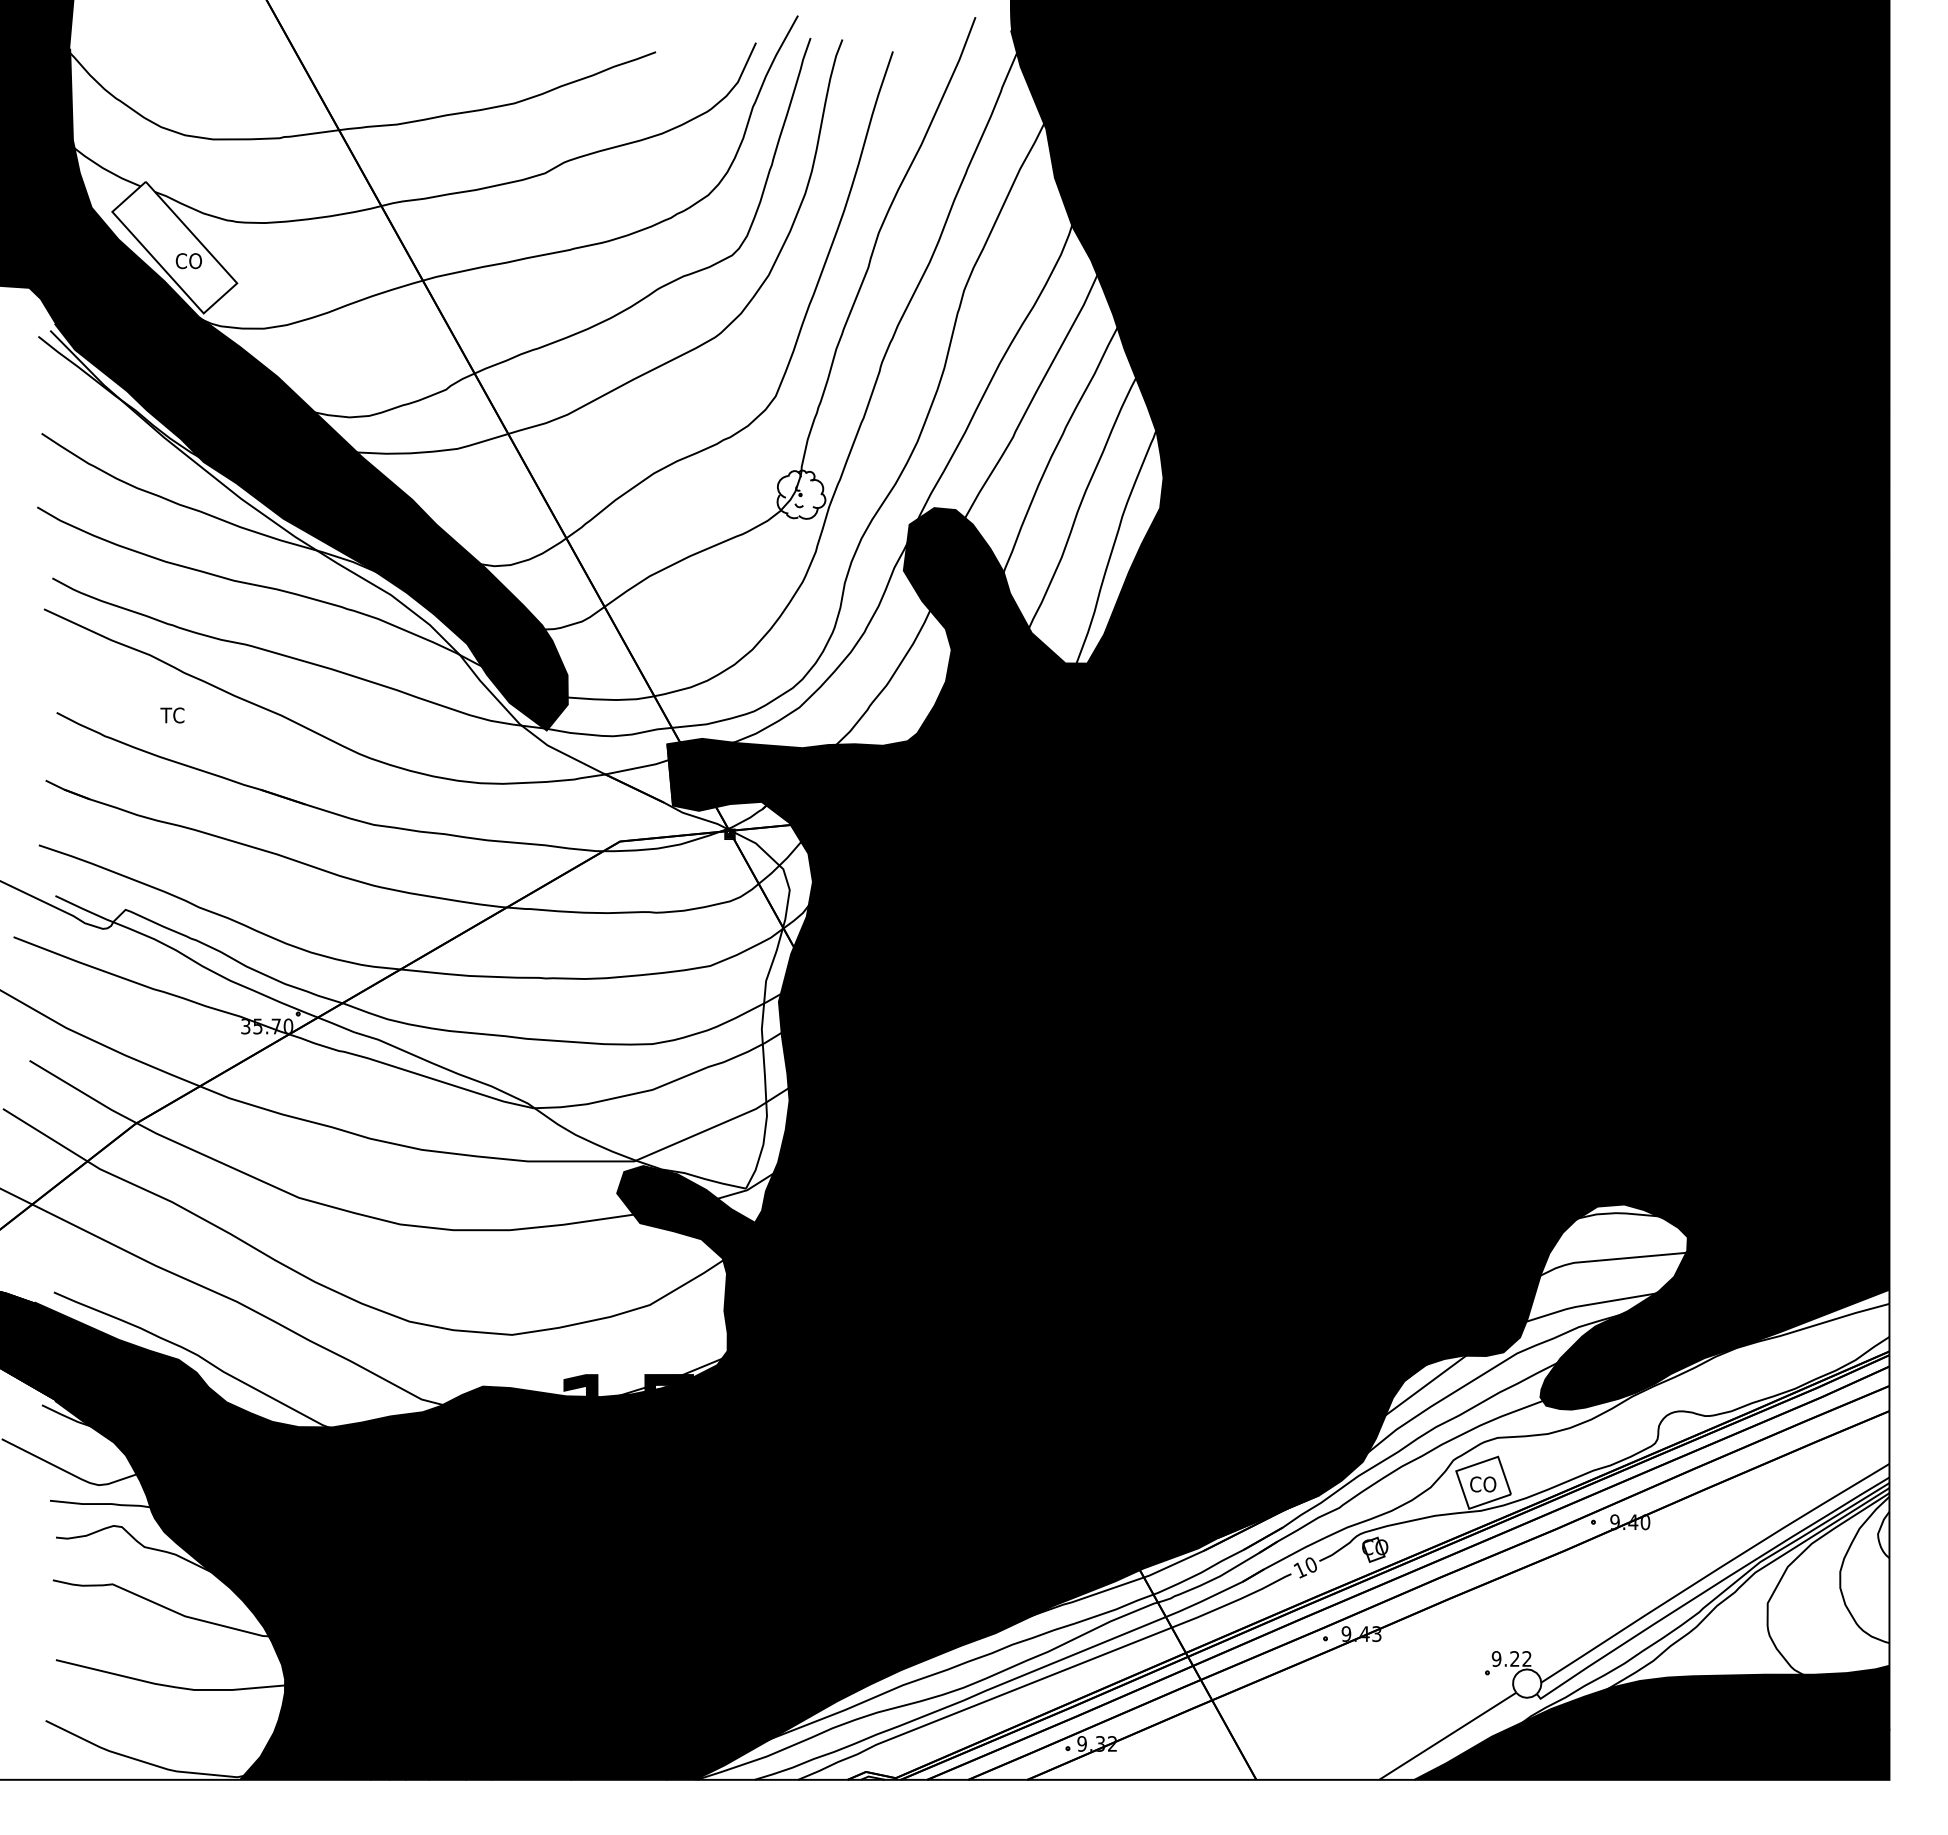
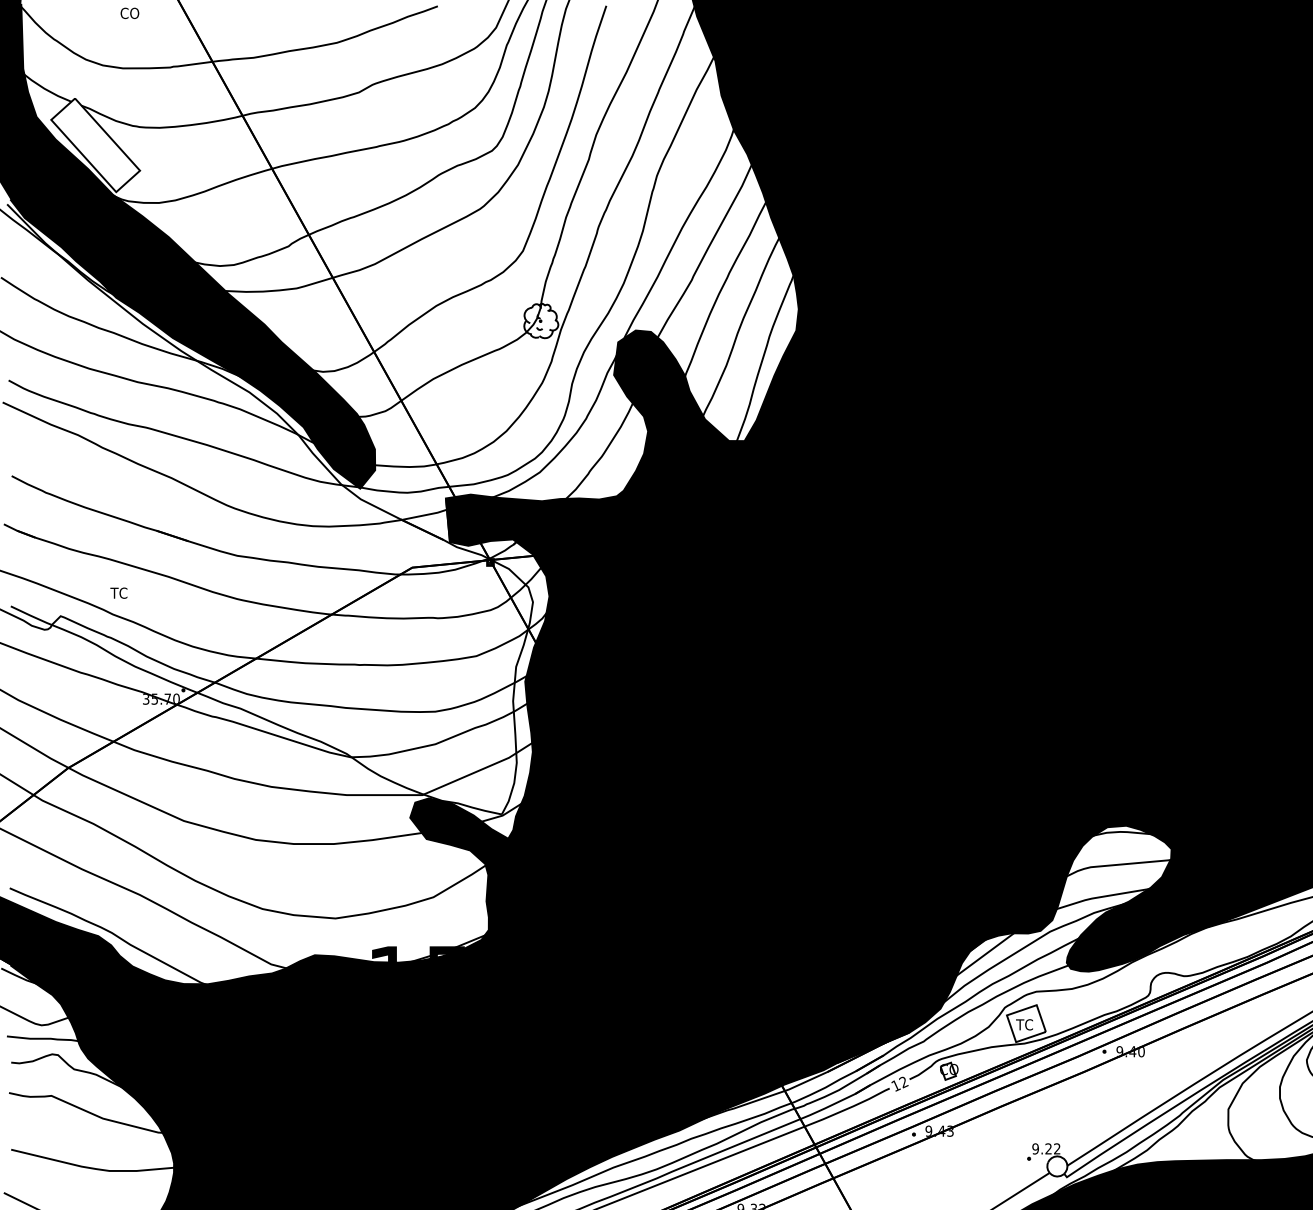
text: (188, 261) -> (129, 13), moved
text: (172, 715) -> (118, 593), moved
text: (1482, 1484) -> (1025, 1024), CO -> TC
text: (1311, 1565) -> (903, 1082), 10 -> 12

